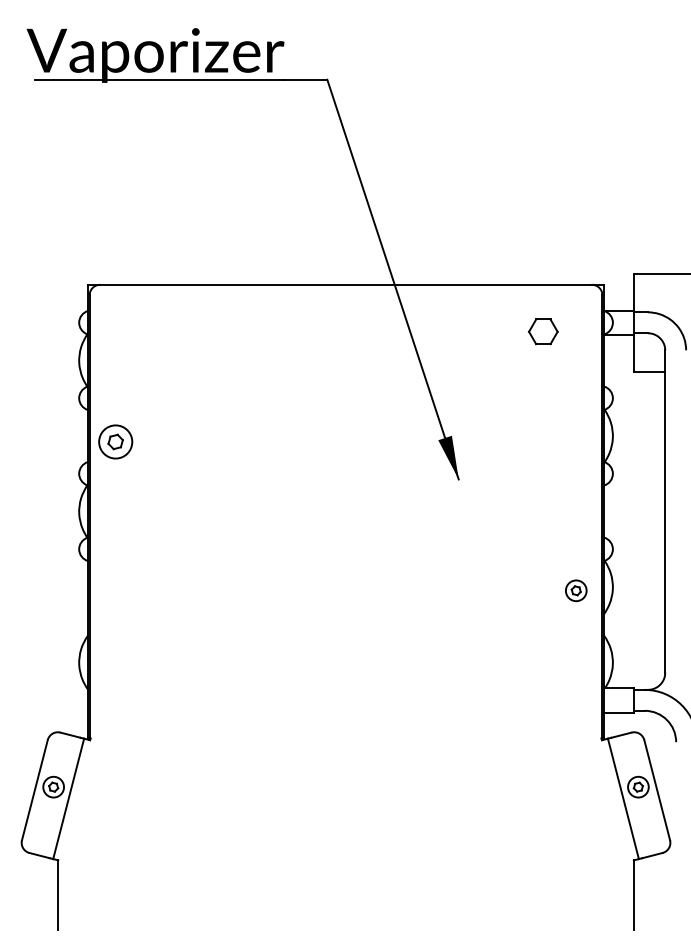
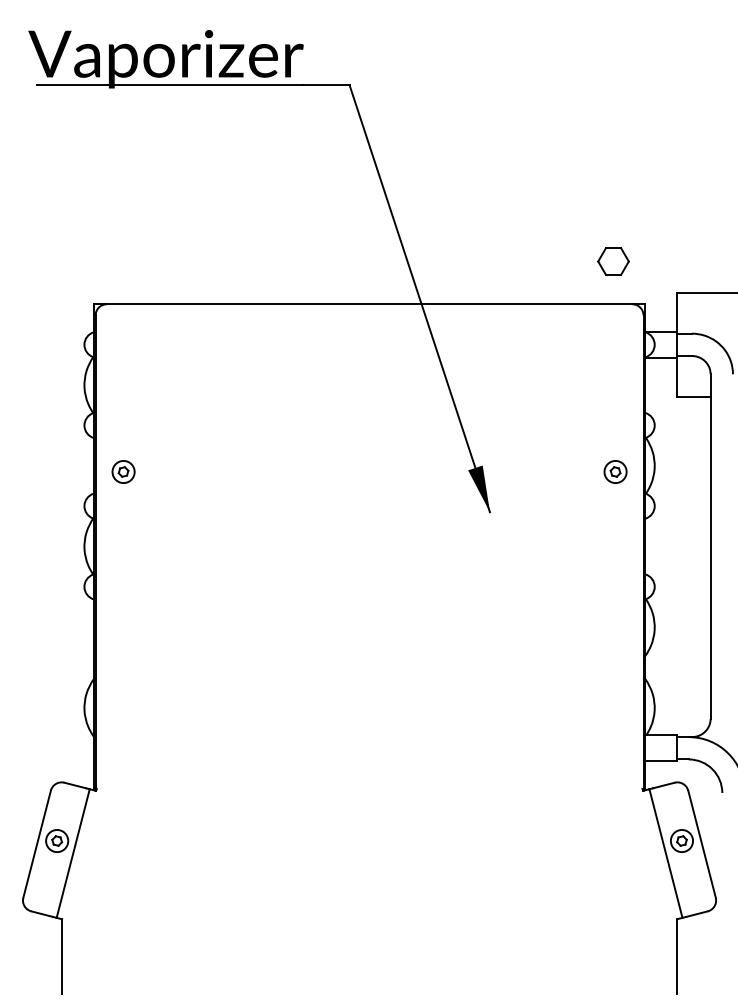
part: (543, 331) -> (613, 261), moved
part: (115, 441) -> (123, 471), size x0.62
part: (576, 590) -> (615, 471), moved

